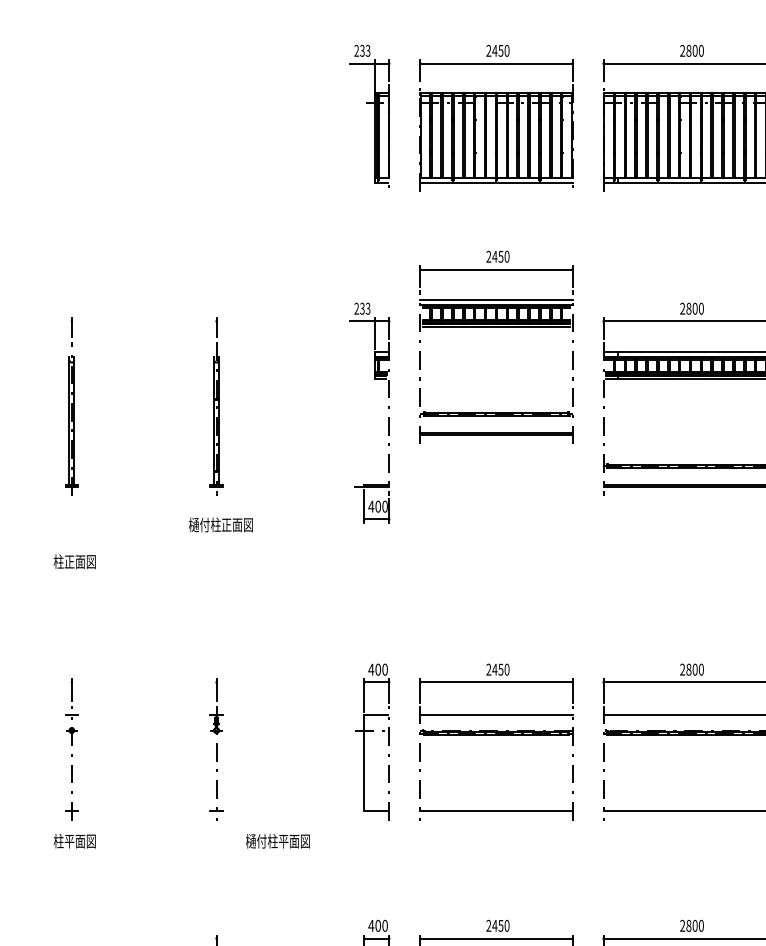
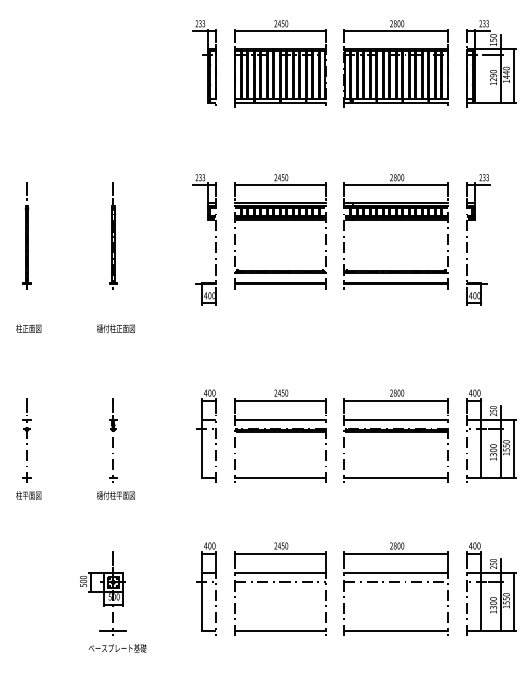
part: (496, 328) -> (280, 220), moved
text: (220, 524) -> (115, 328), moved
text: (277, 841) -> (115, 495), moved

